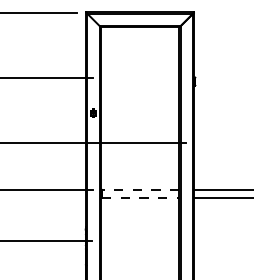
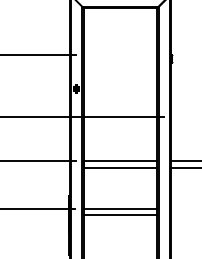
line: (140, 189) -> (120, 160), dashed -> solid
line: (140, 197) -> (120, 168), dashed -> solid
line: (140, 240) -> (120, 208), added
line: (140, 247) -> (120, 215), added

